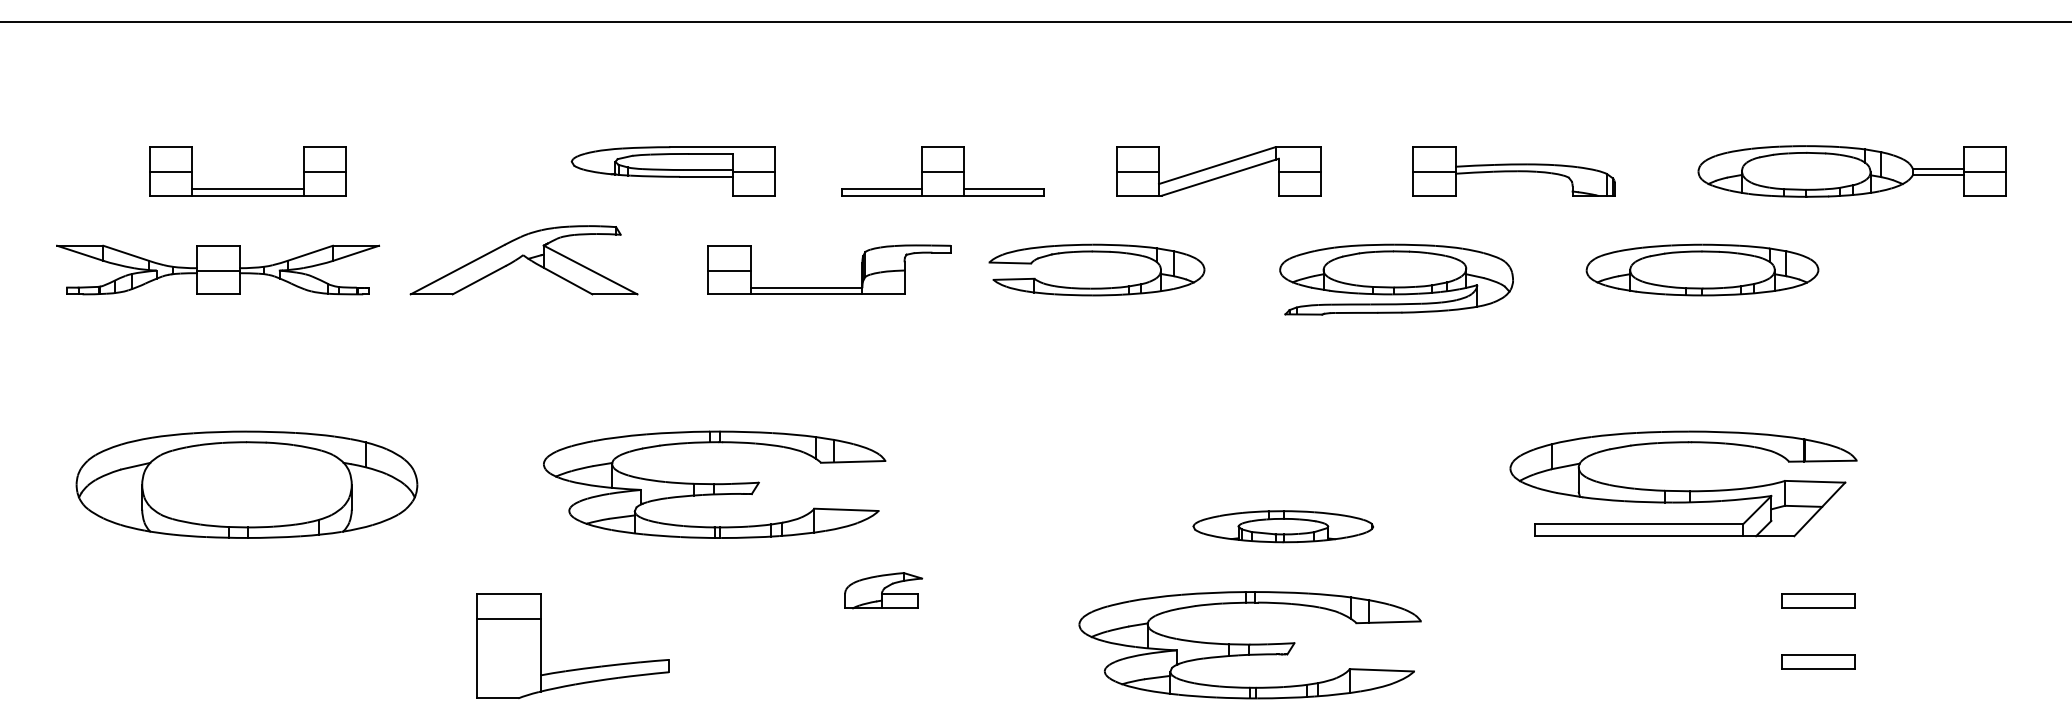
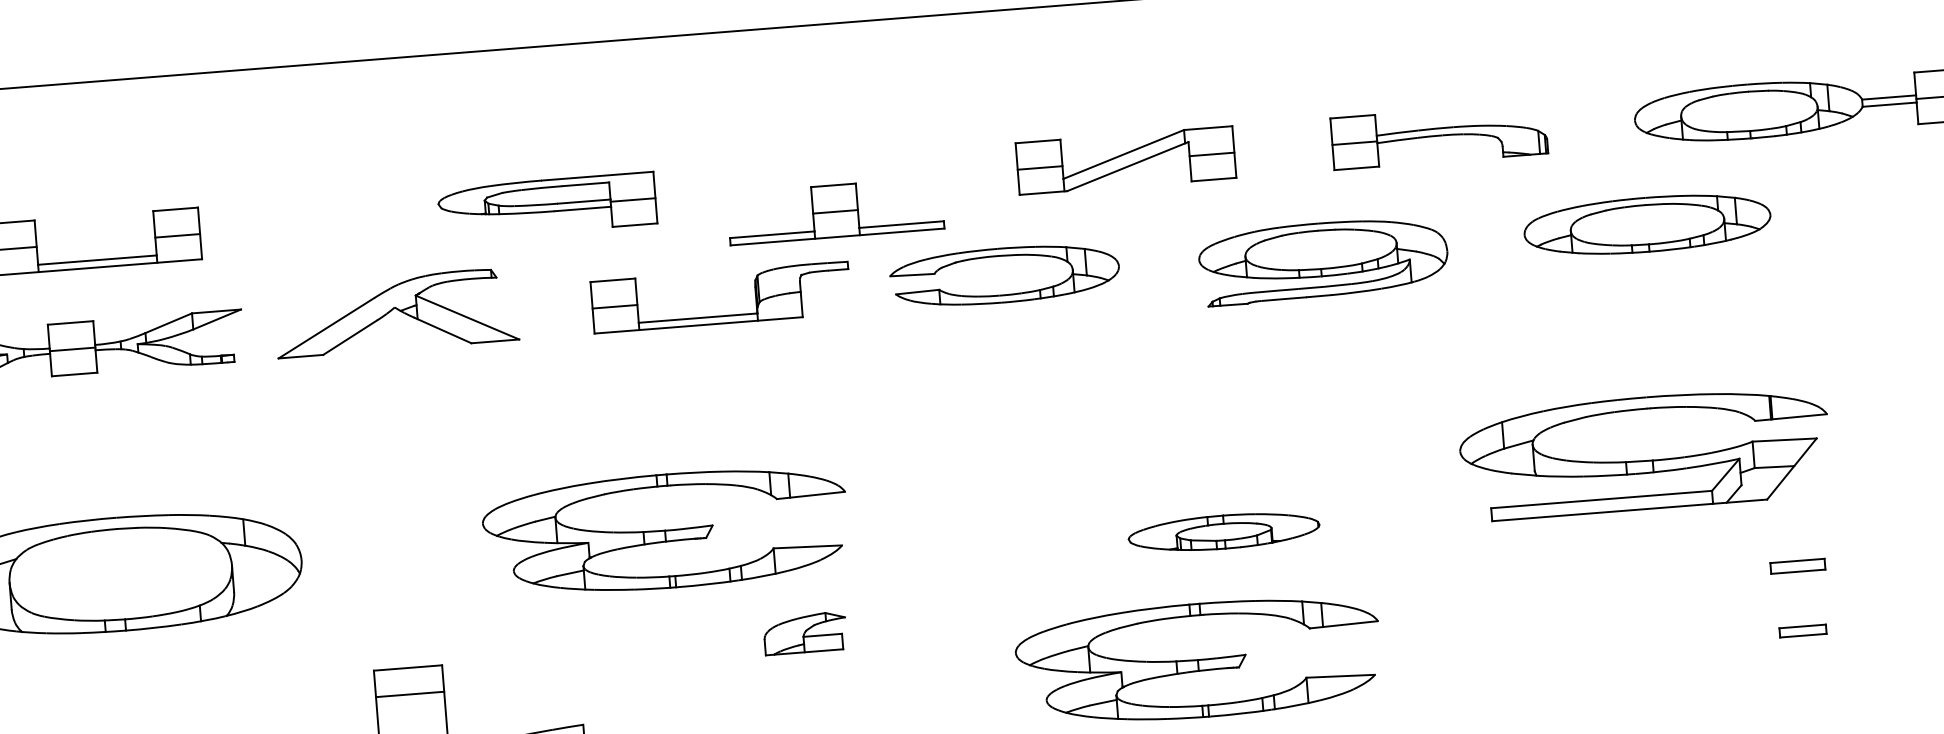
part: (942, 171) -> (834, 211), moved
part: (714, 484) -> (665, 531), moved
part: (1818, 600) -> (1798, 565), size x0.7
part: (1818, 661) -> (1803, 630), size x0.6

